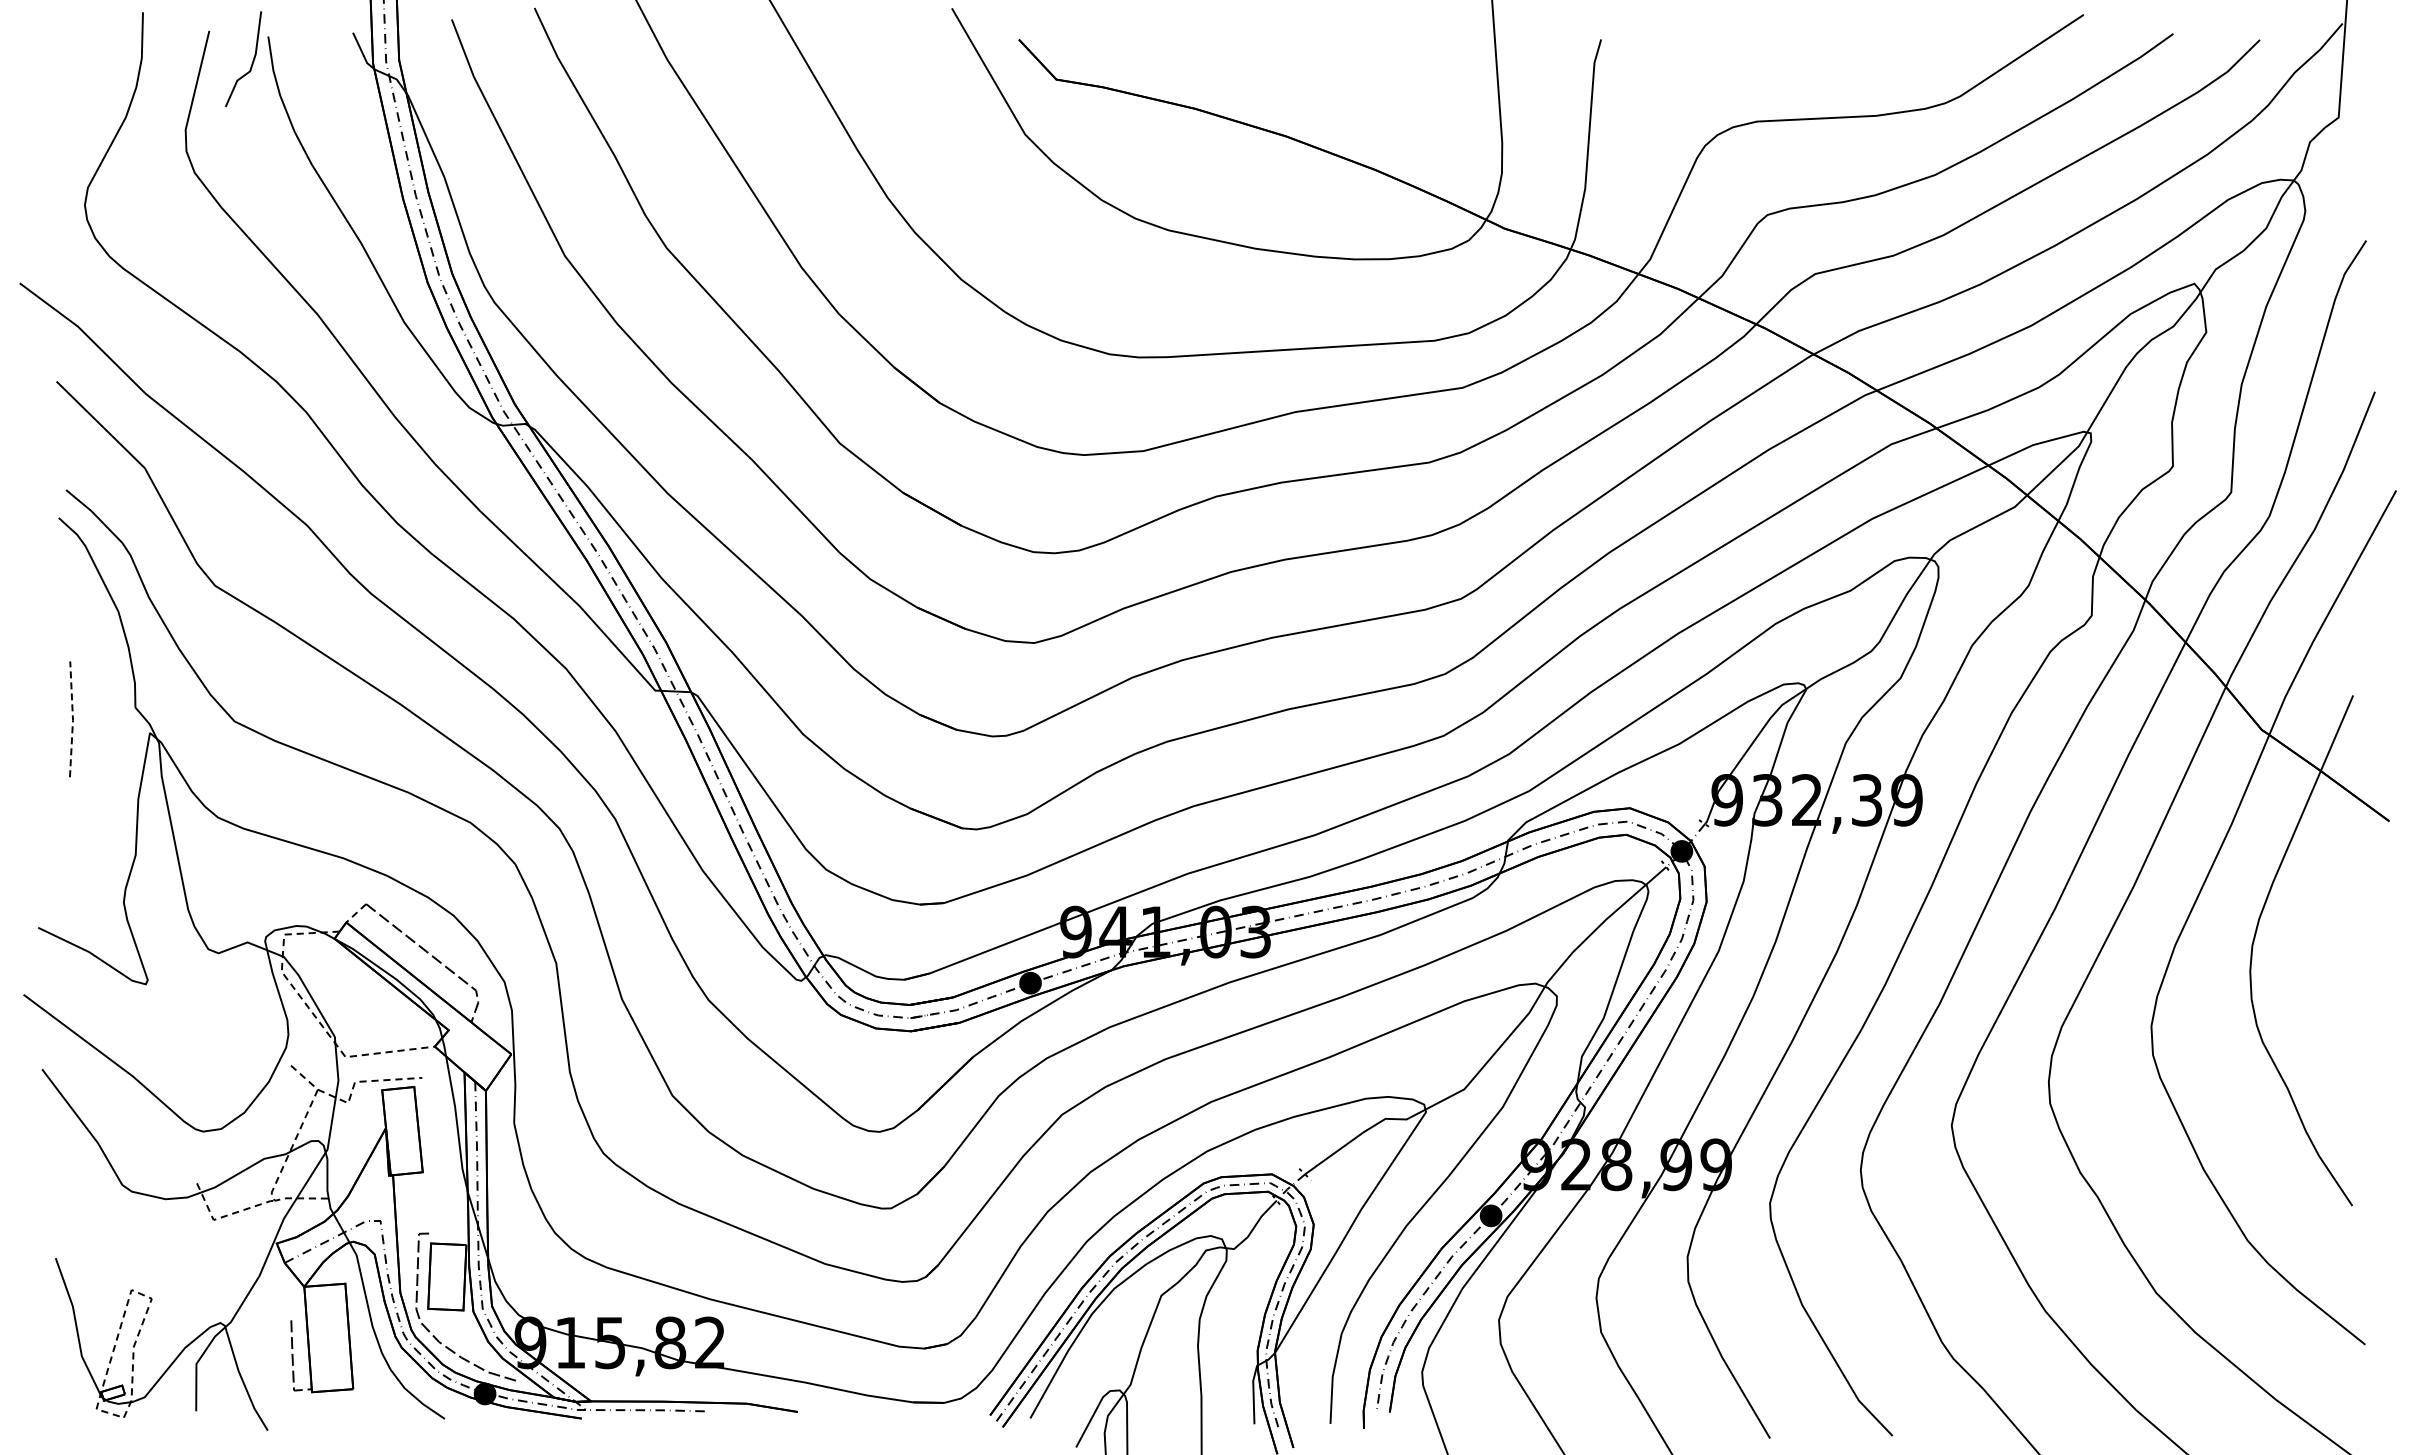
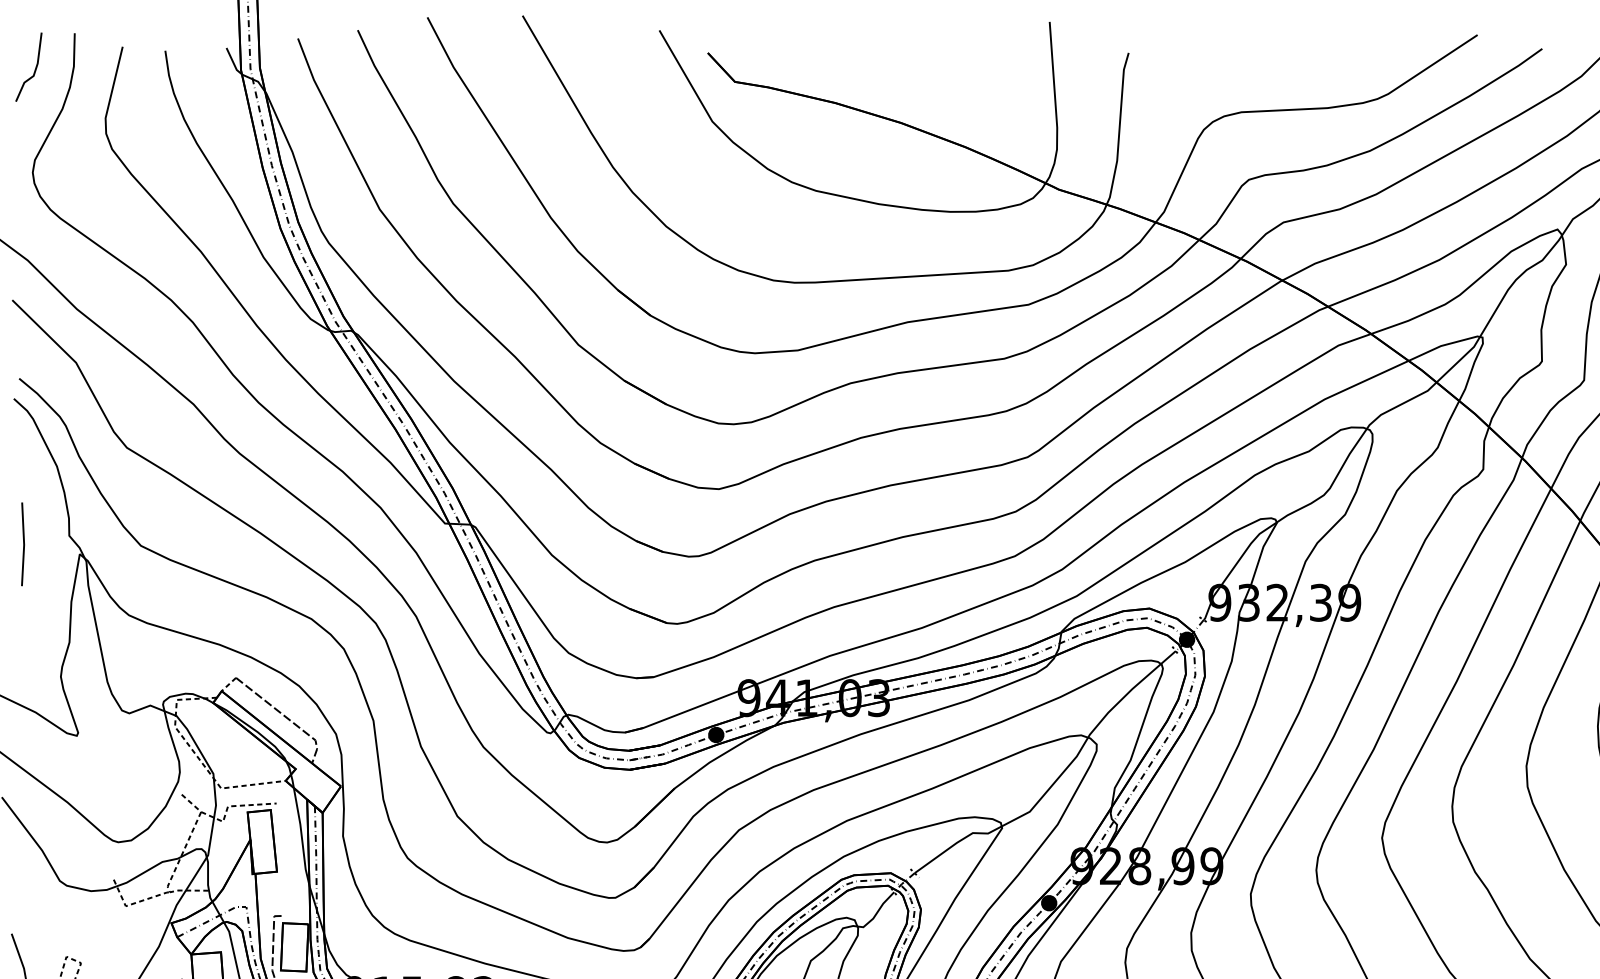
line: (251, 63) -> (34, 70), moved
line: (73, 720) -> (24, 545), dashed -> solid

